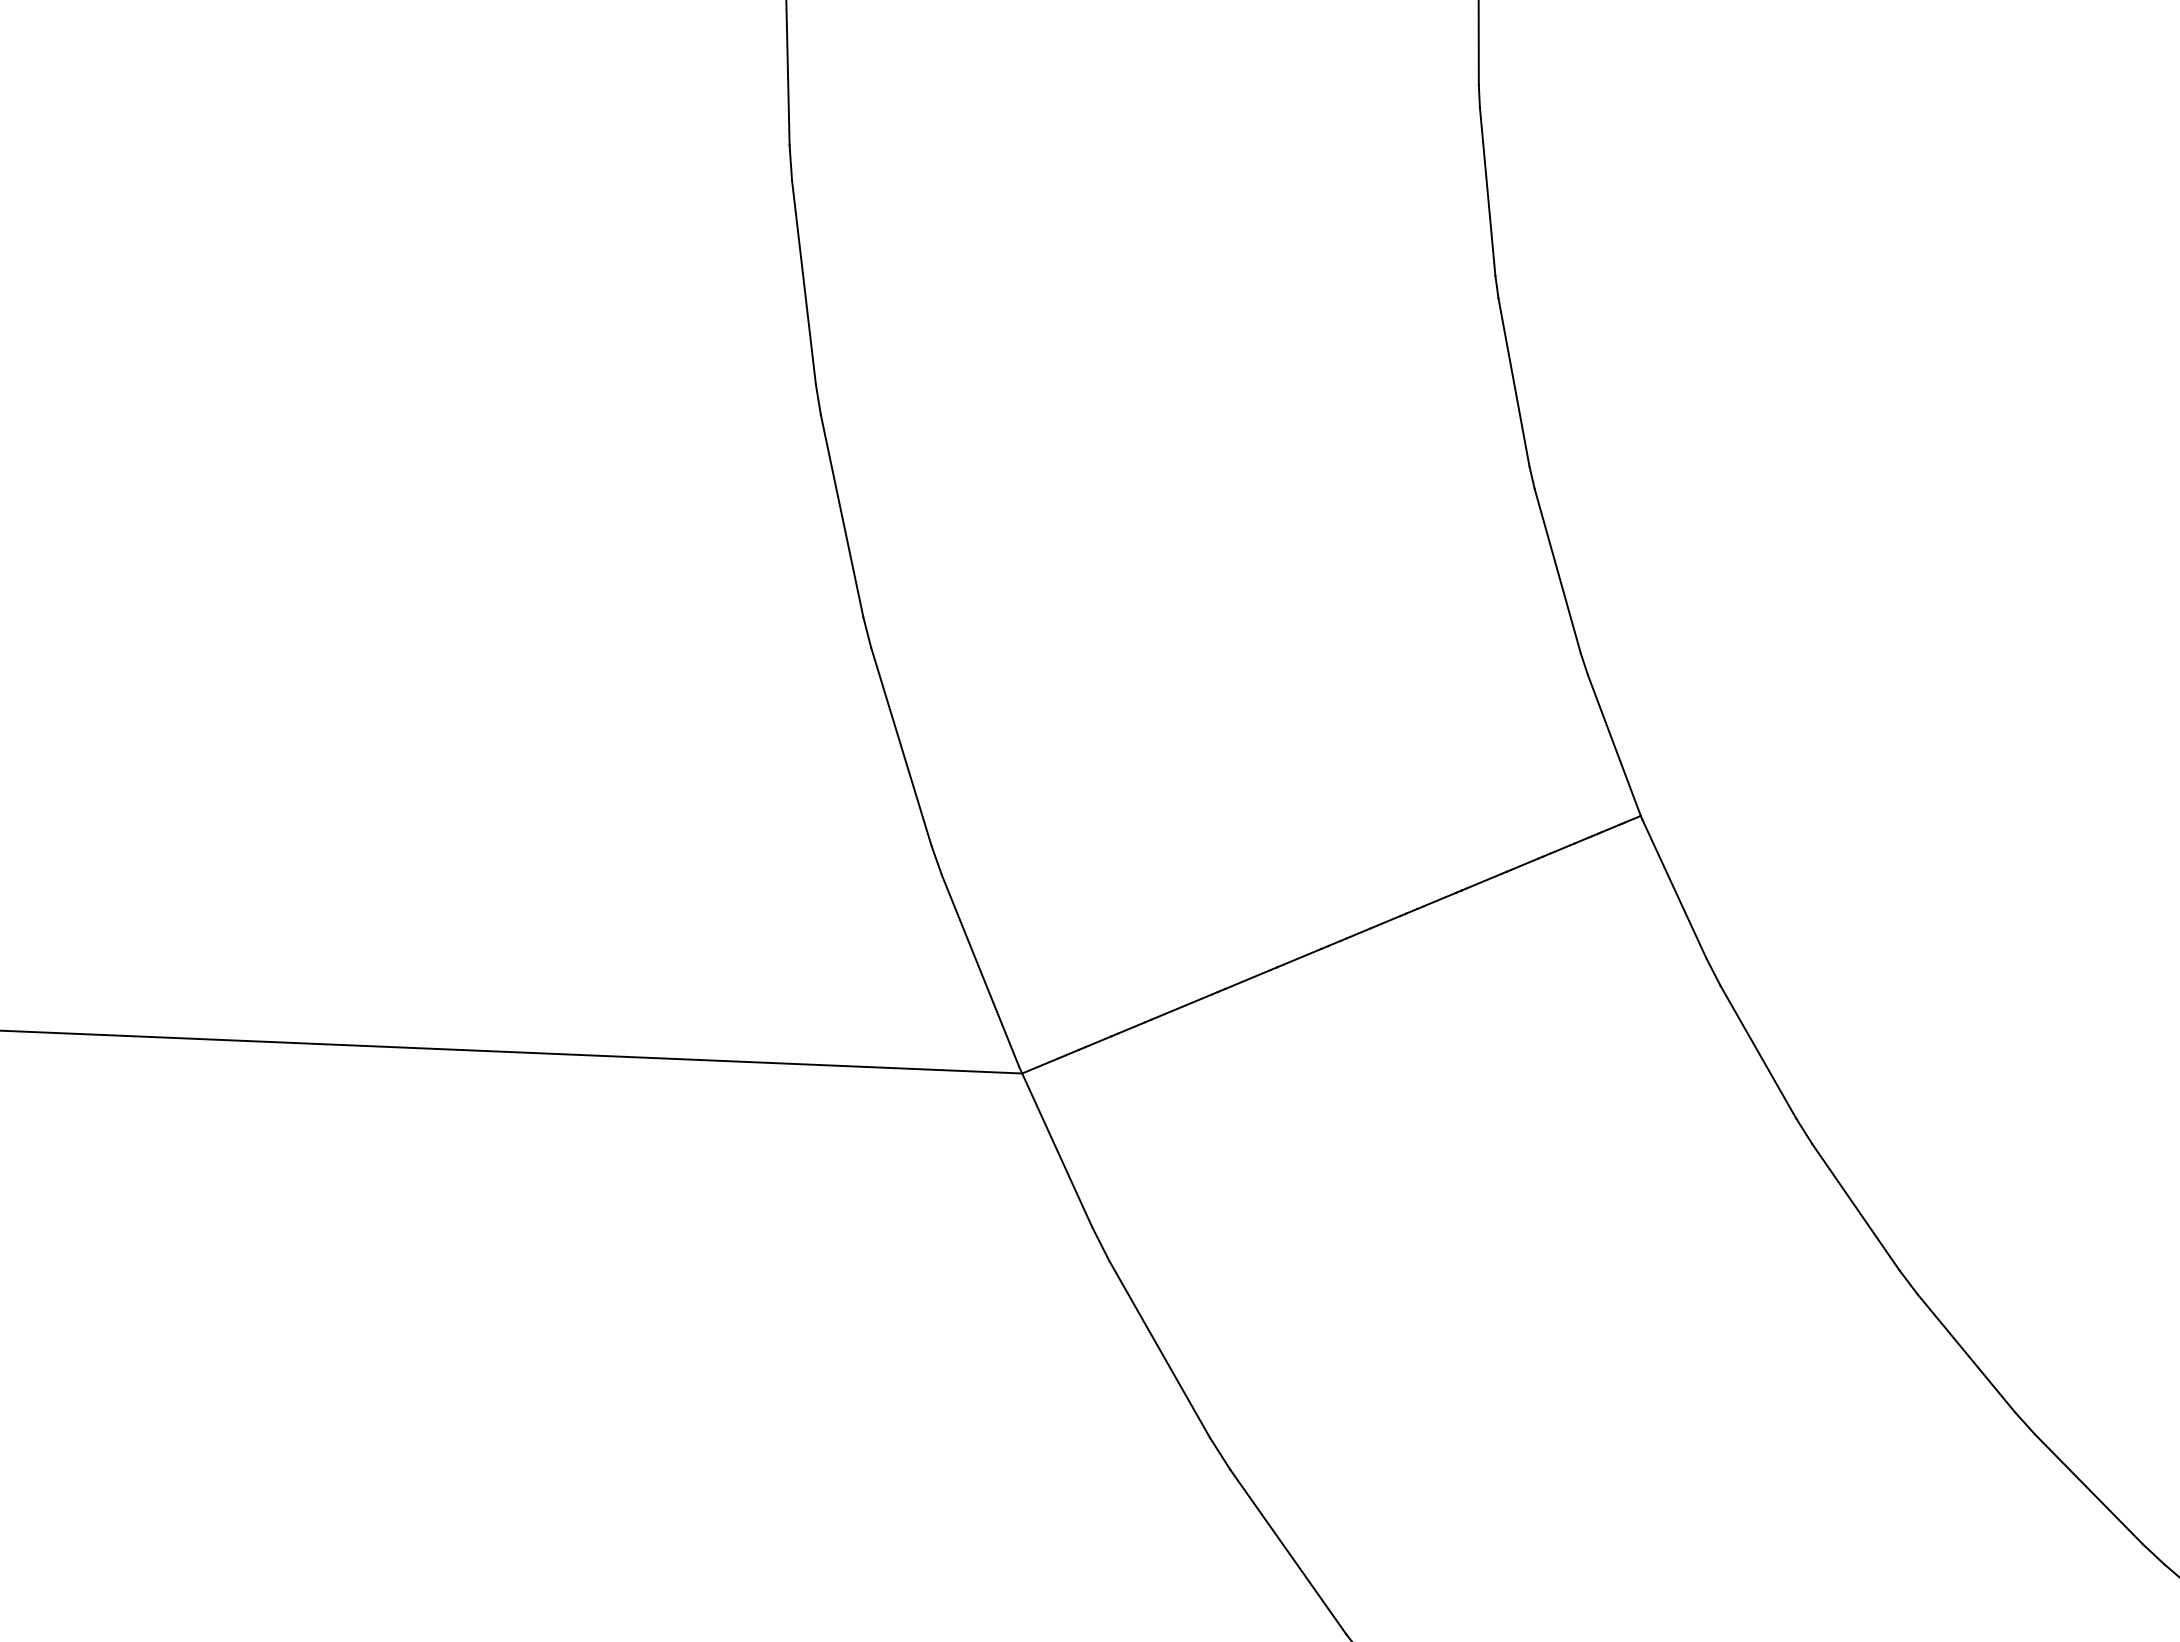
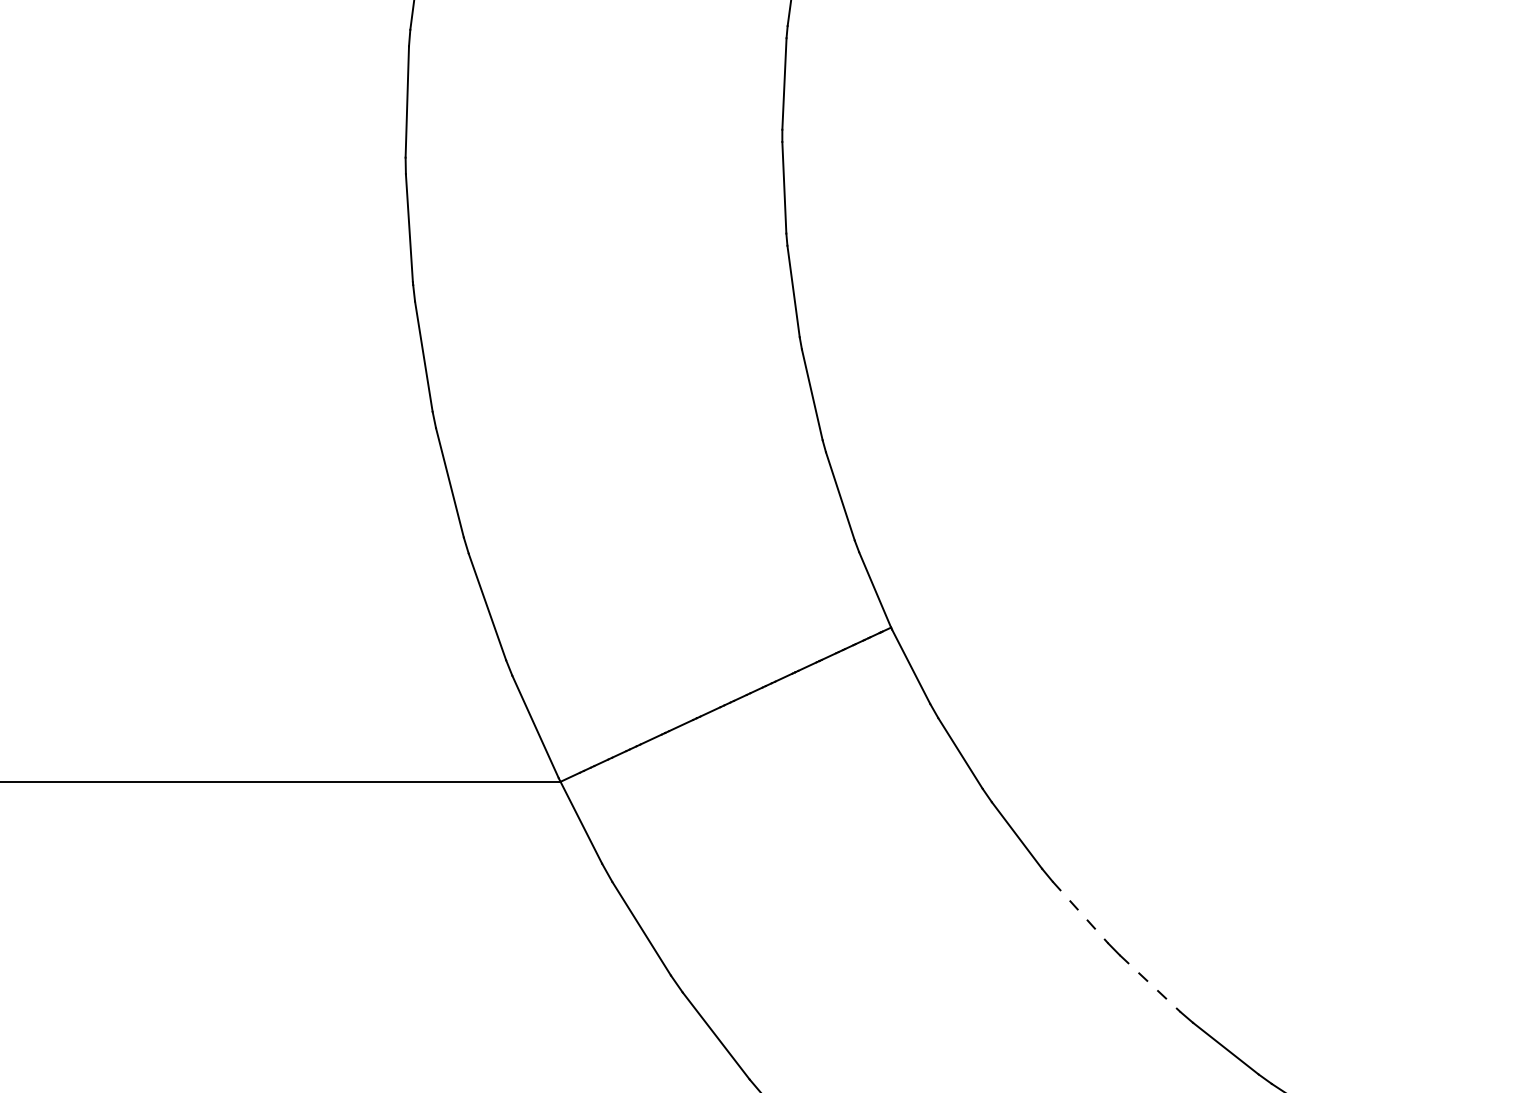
line: (1966, 1353) -> (1080, 912), solid -> dashed
line: (2089, 1489) -> (1150, 983), solid -> dashed

